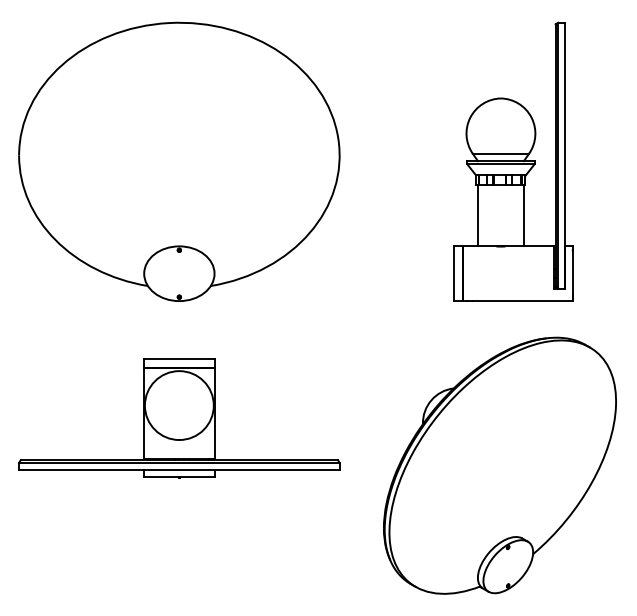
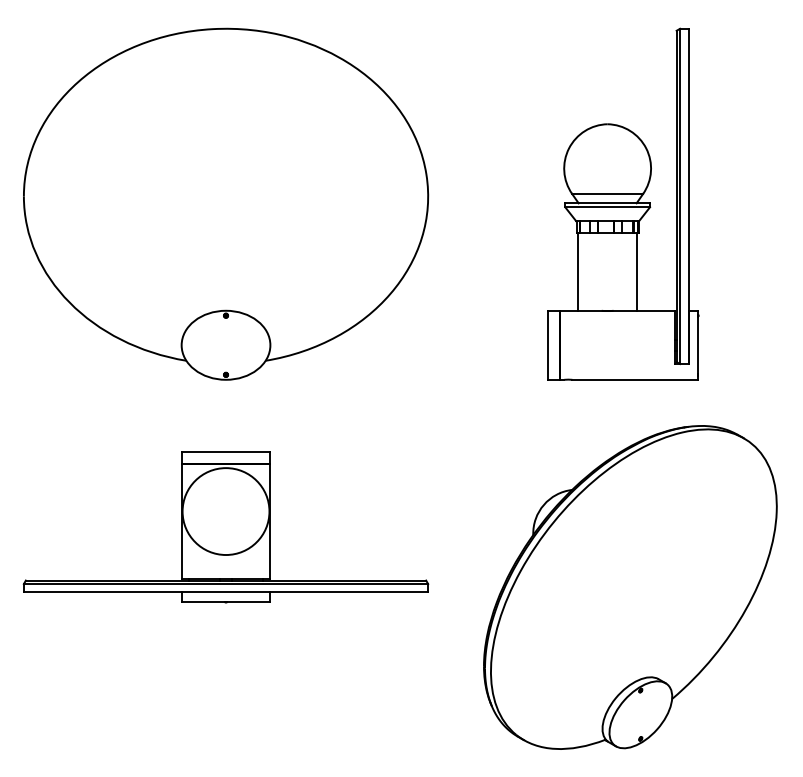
part: (513, 161) -> (623, 203), moved

